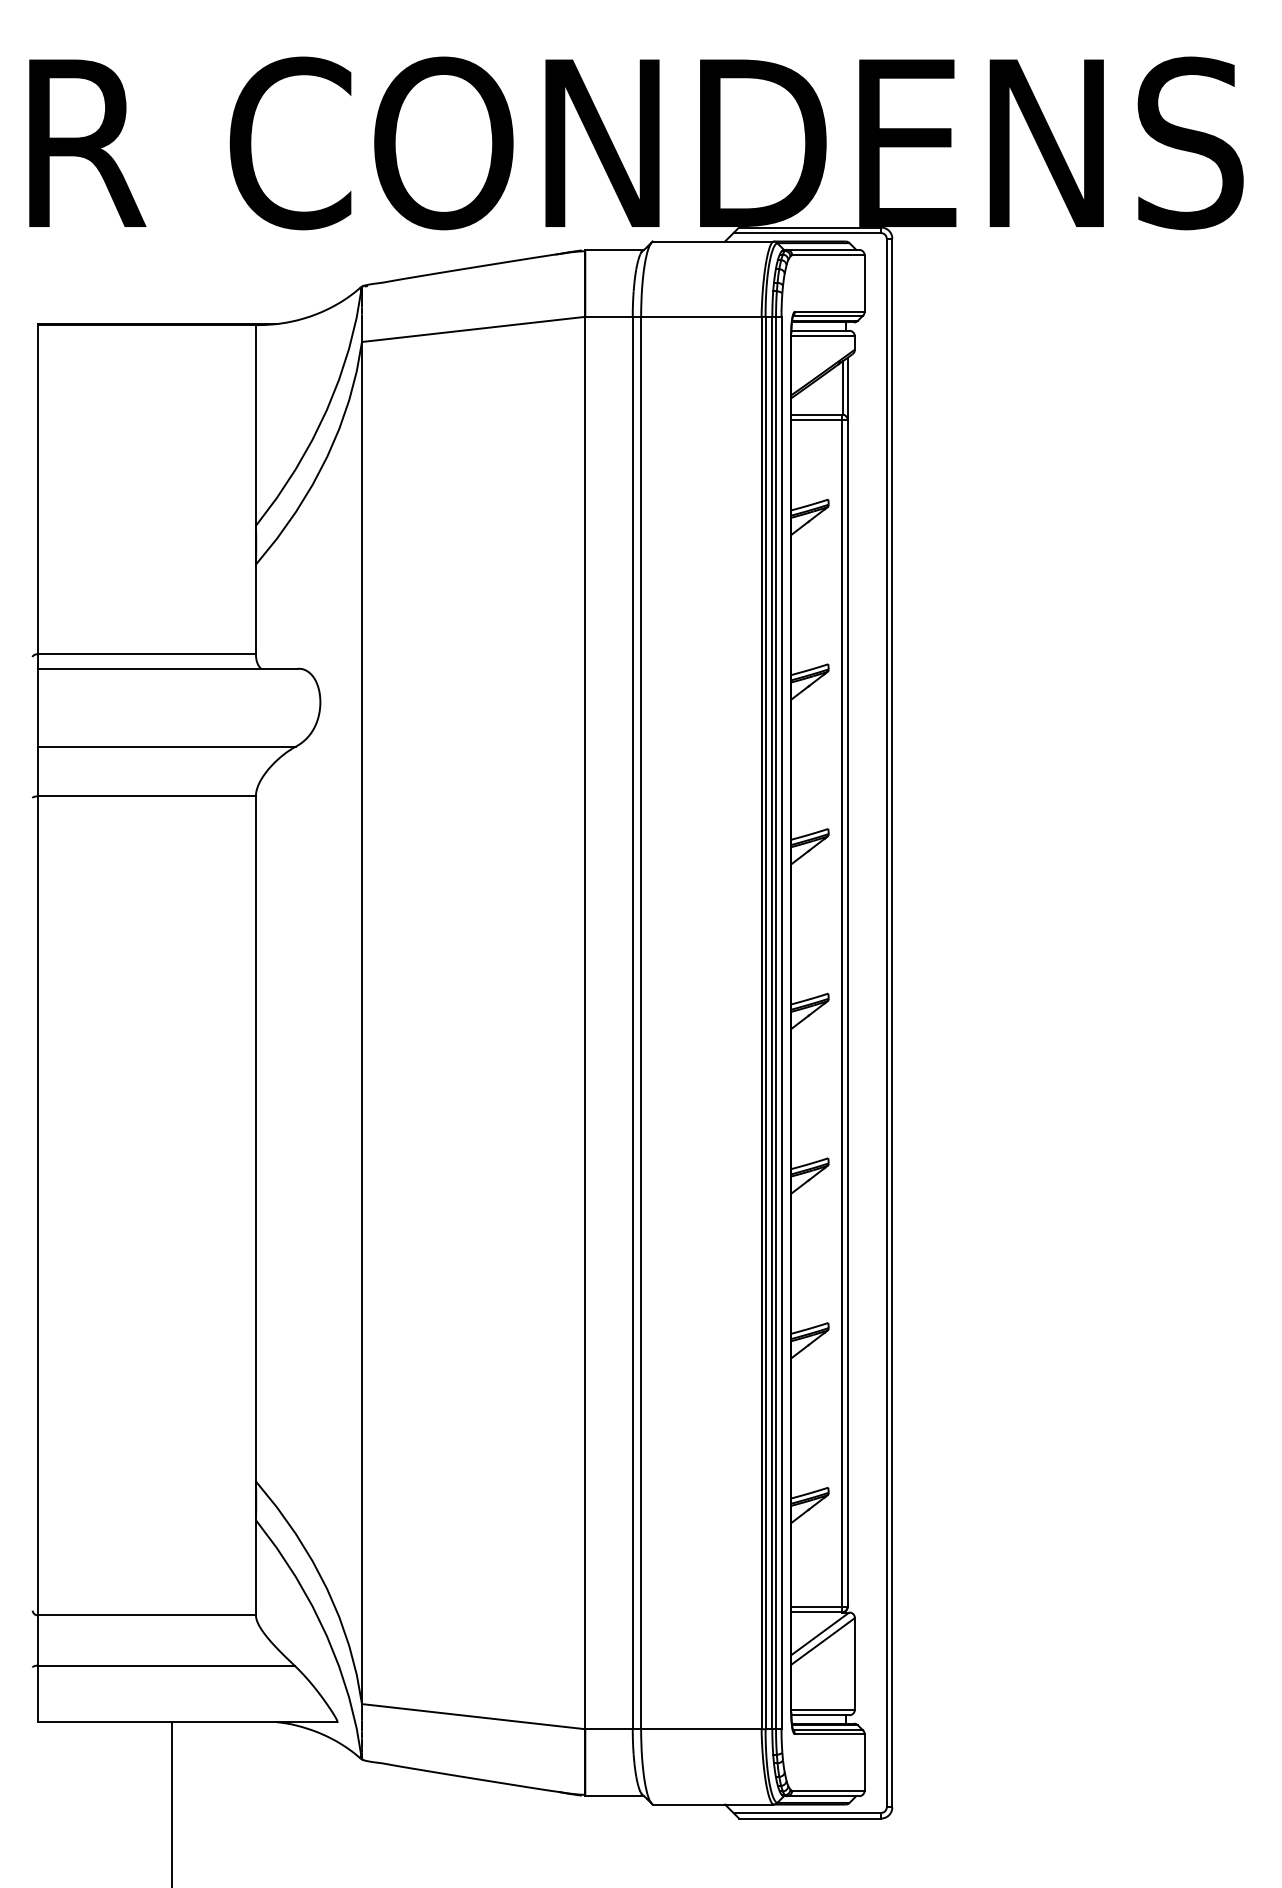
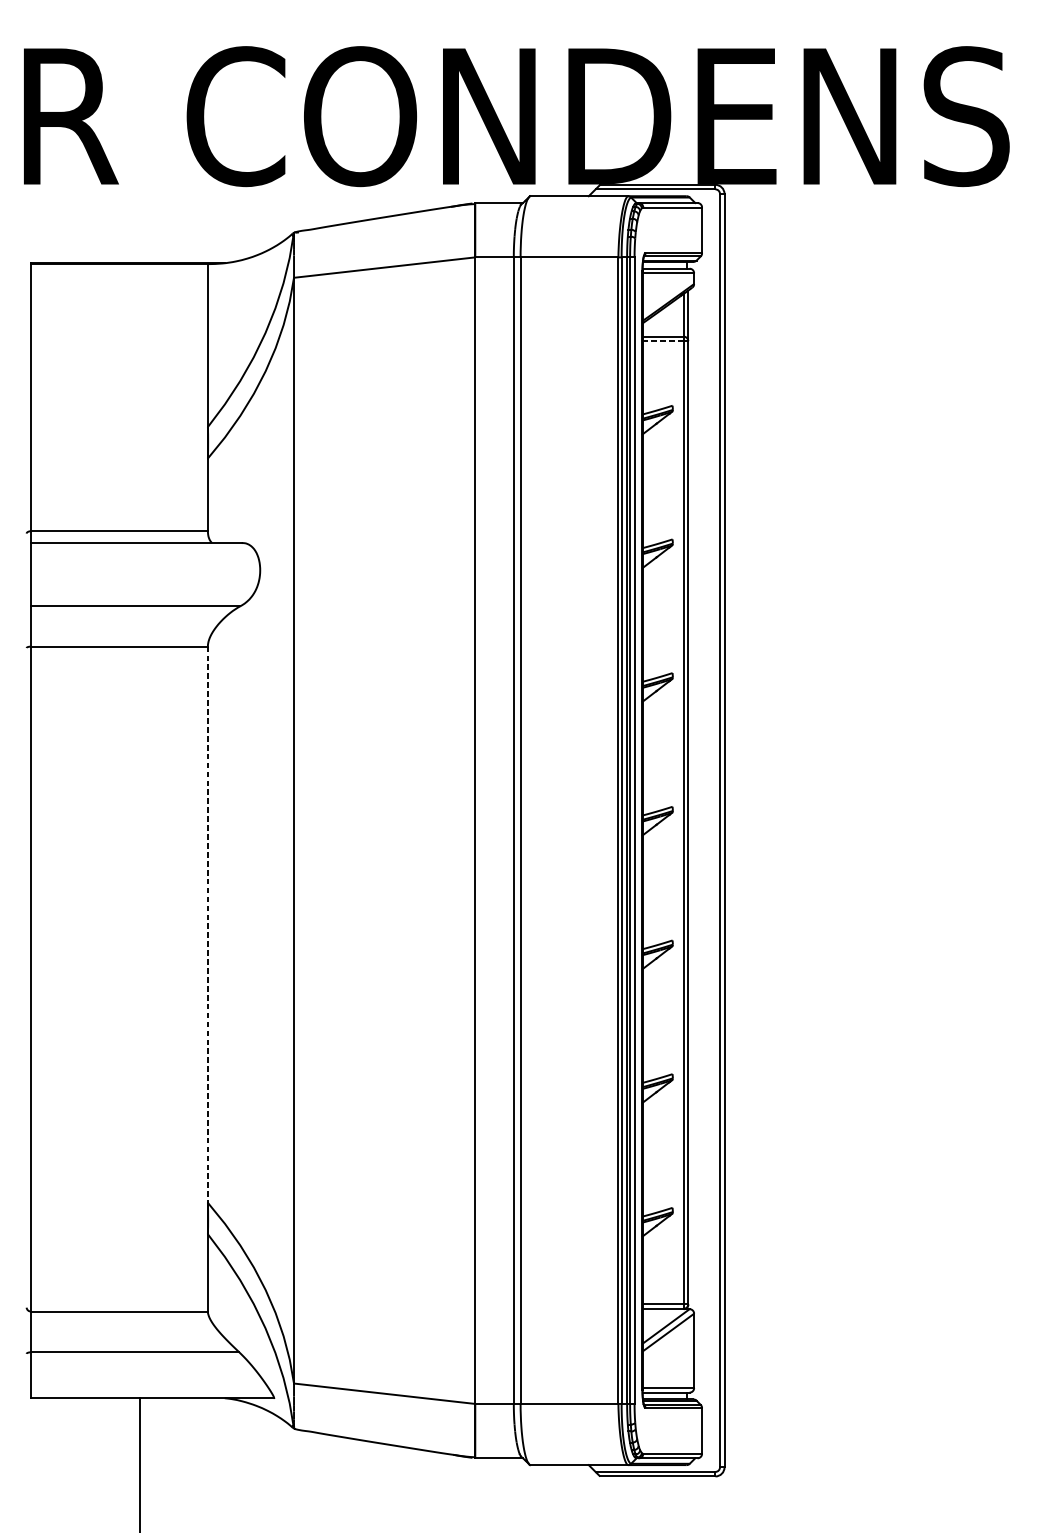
line: (816, 420) -> (662, 341), solid -> dashed
line: (255, 1138) -> (207, 924), solid -> dashed

